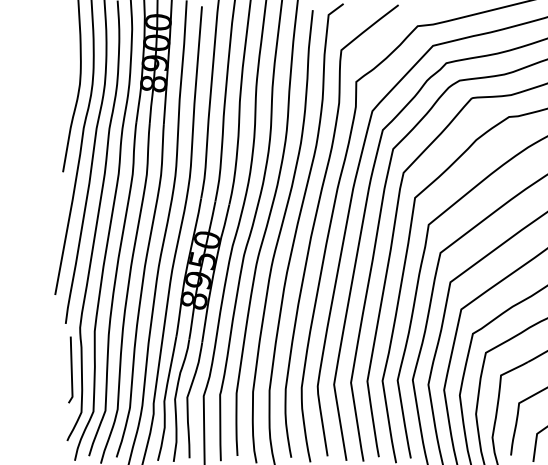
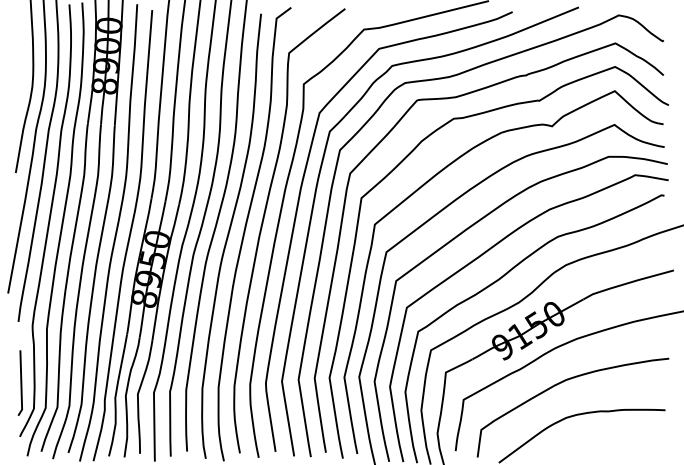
line: (70, 369) -> (20, 382), moved

